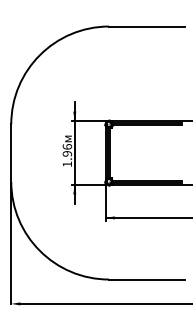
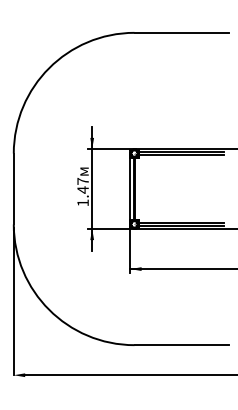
text: (67, 150) -> (83, 185), 1.96 -> 1.47

